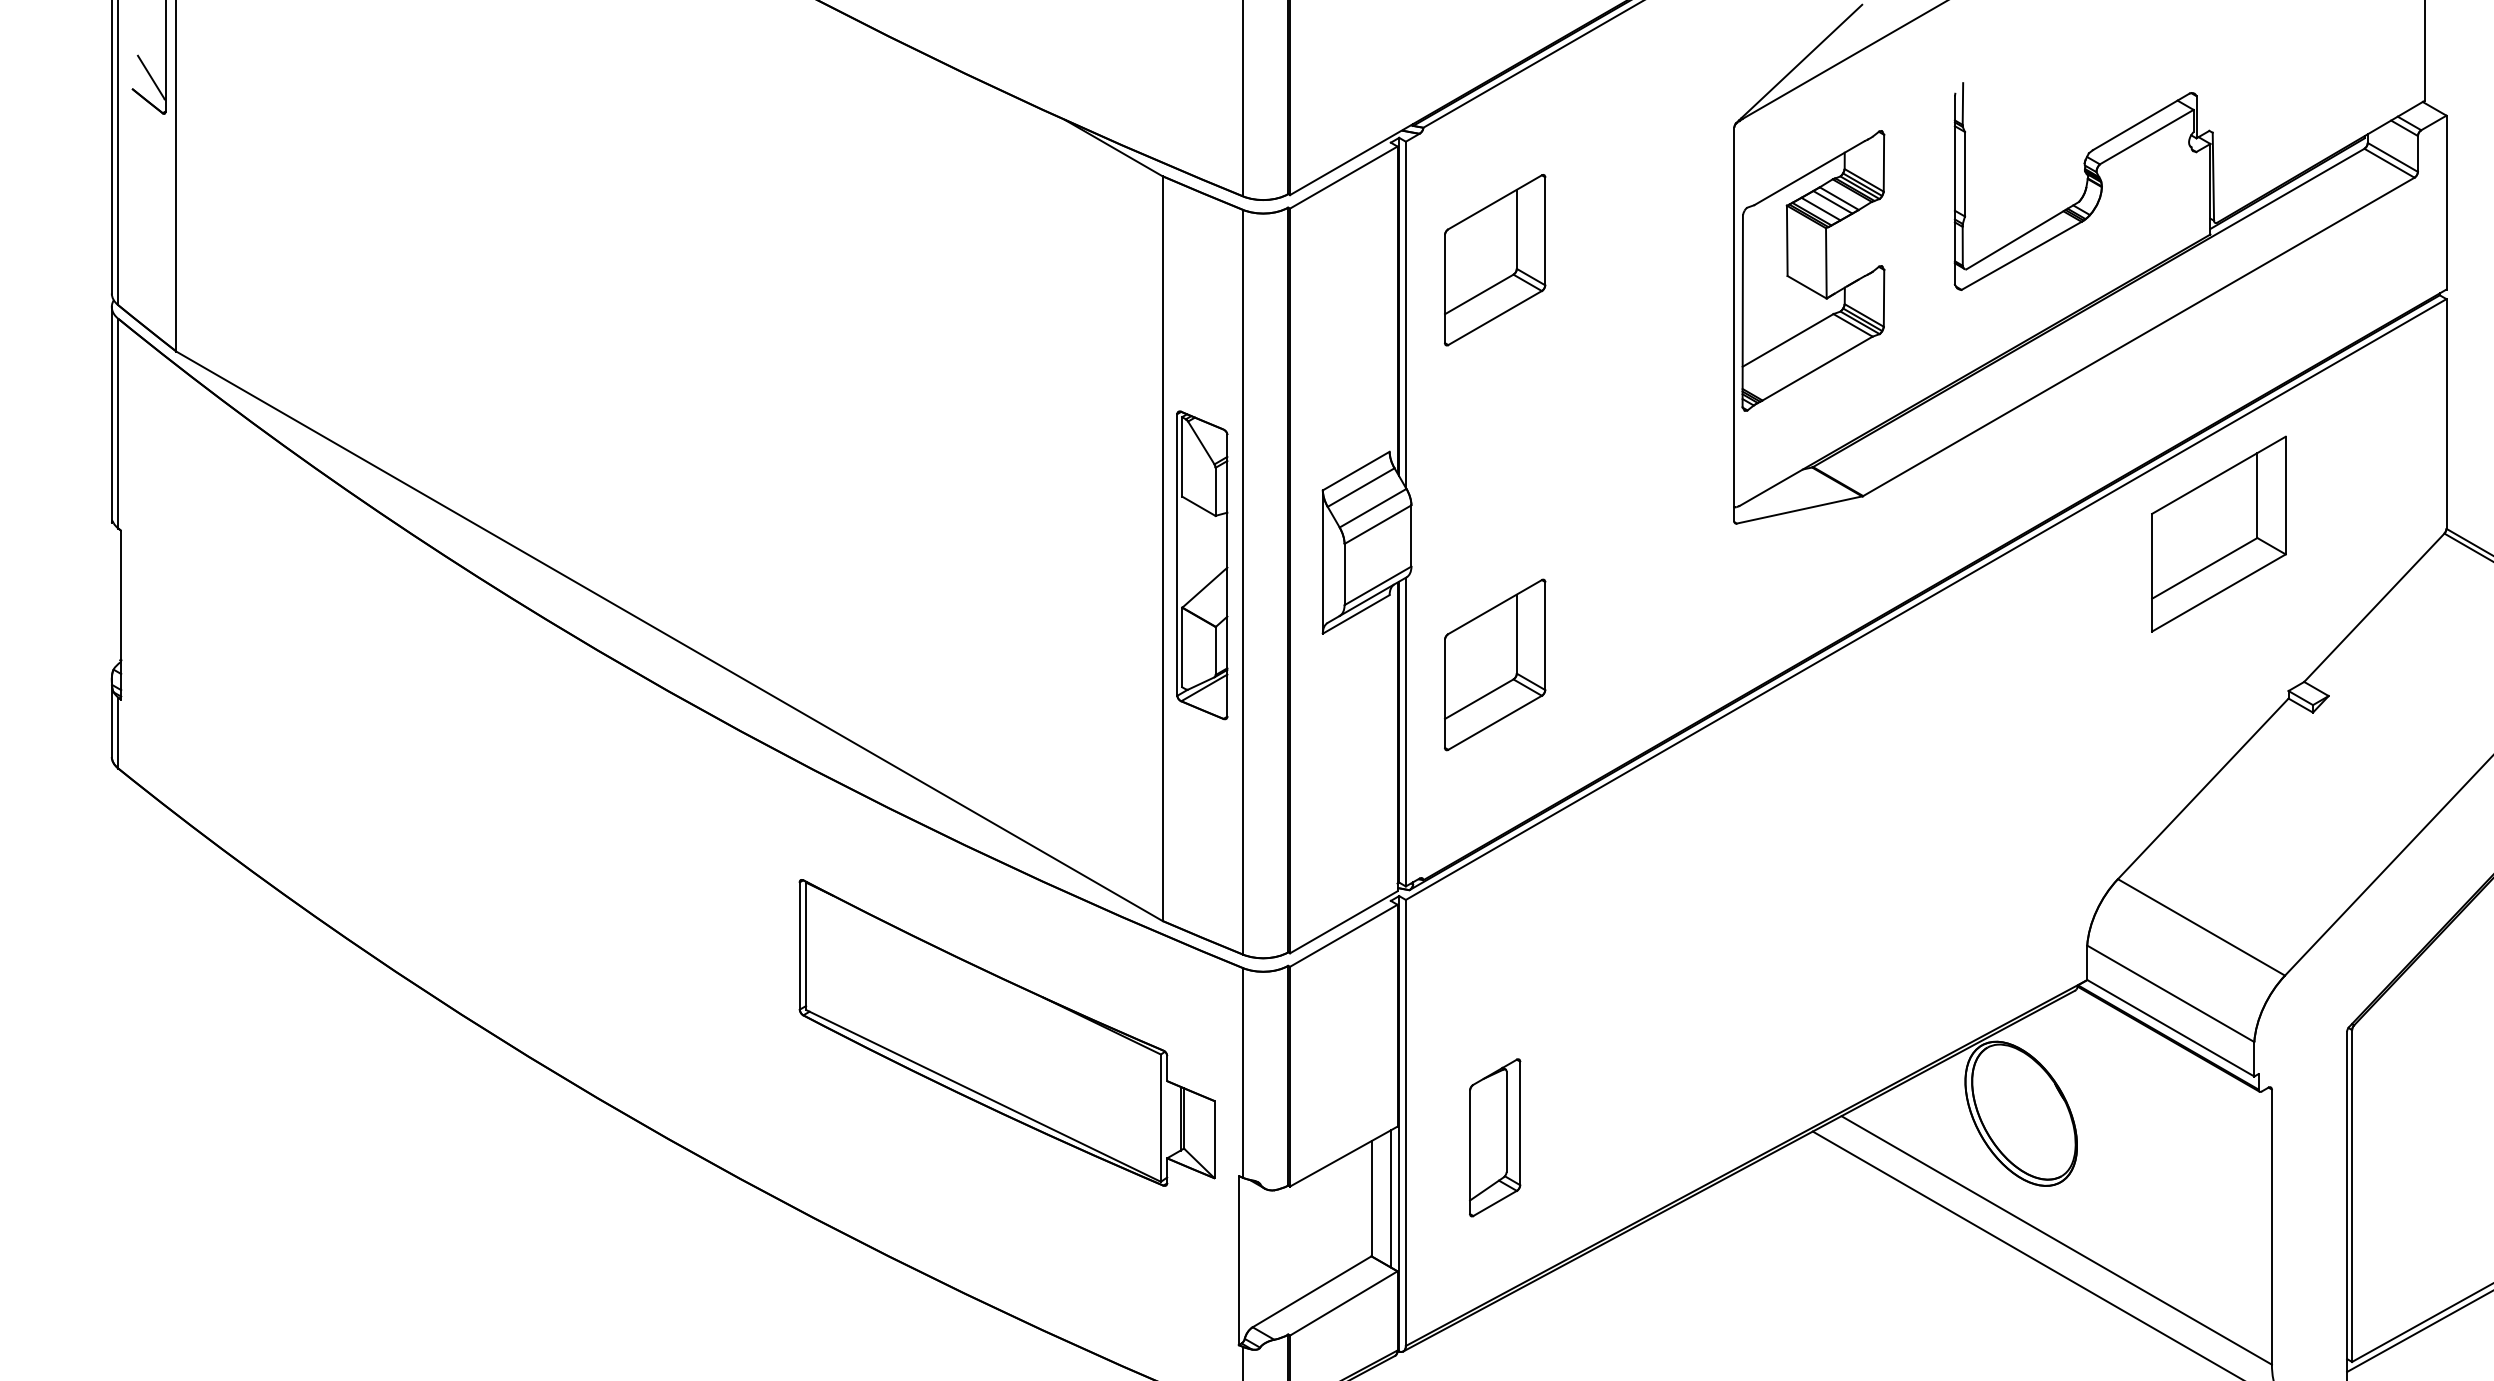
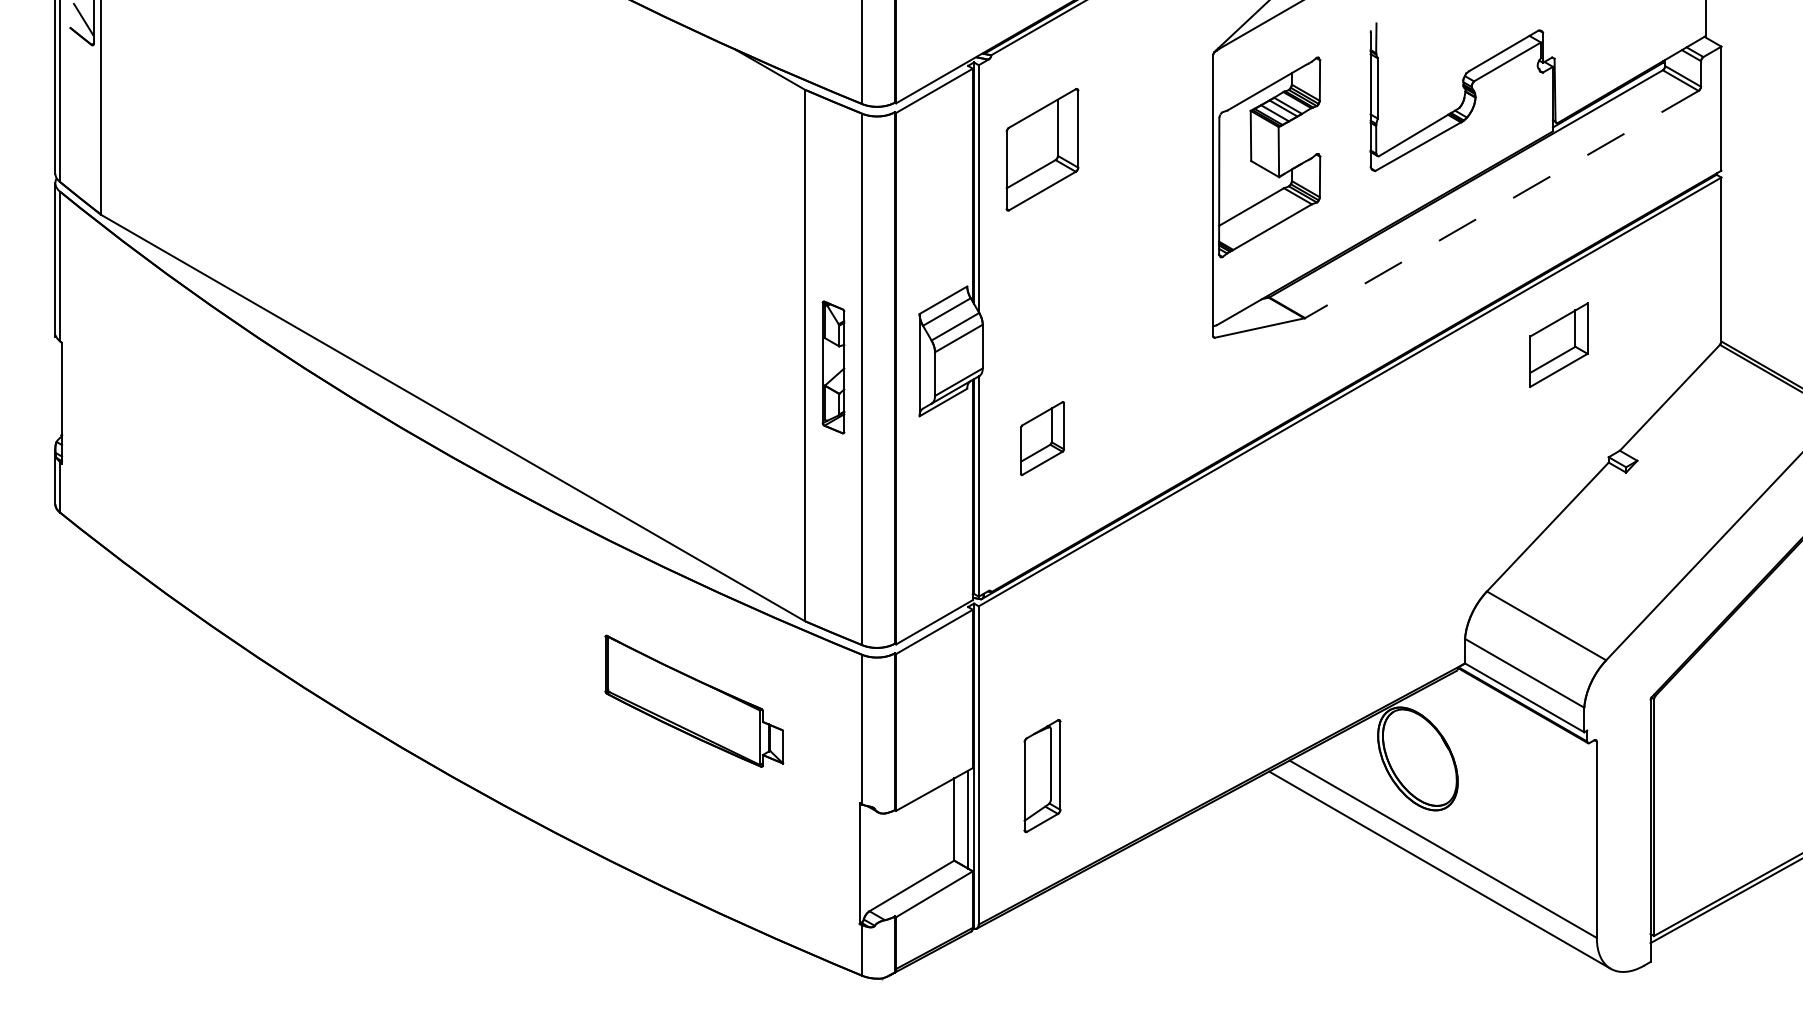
line: (2138, 336) -> (1501, 204), solid -> dashed
part: (2218, 533) -> (1558, 344), size x0.6
part: (1202, 565) -> (833, 367), size x0.6
part: (1495, 664) -> (1042, 438), size x0.6
part: (1007, 1033) -> (694, 701), size x0.6

